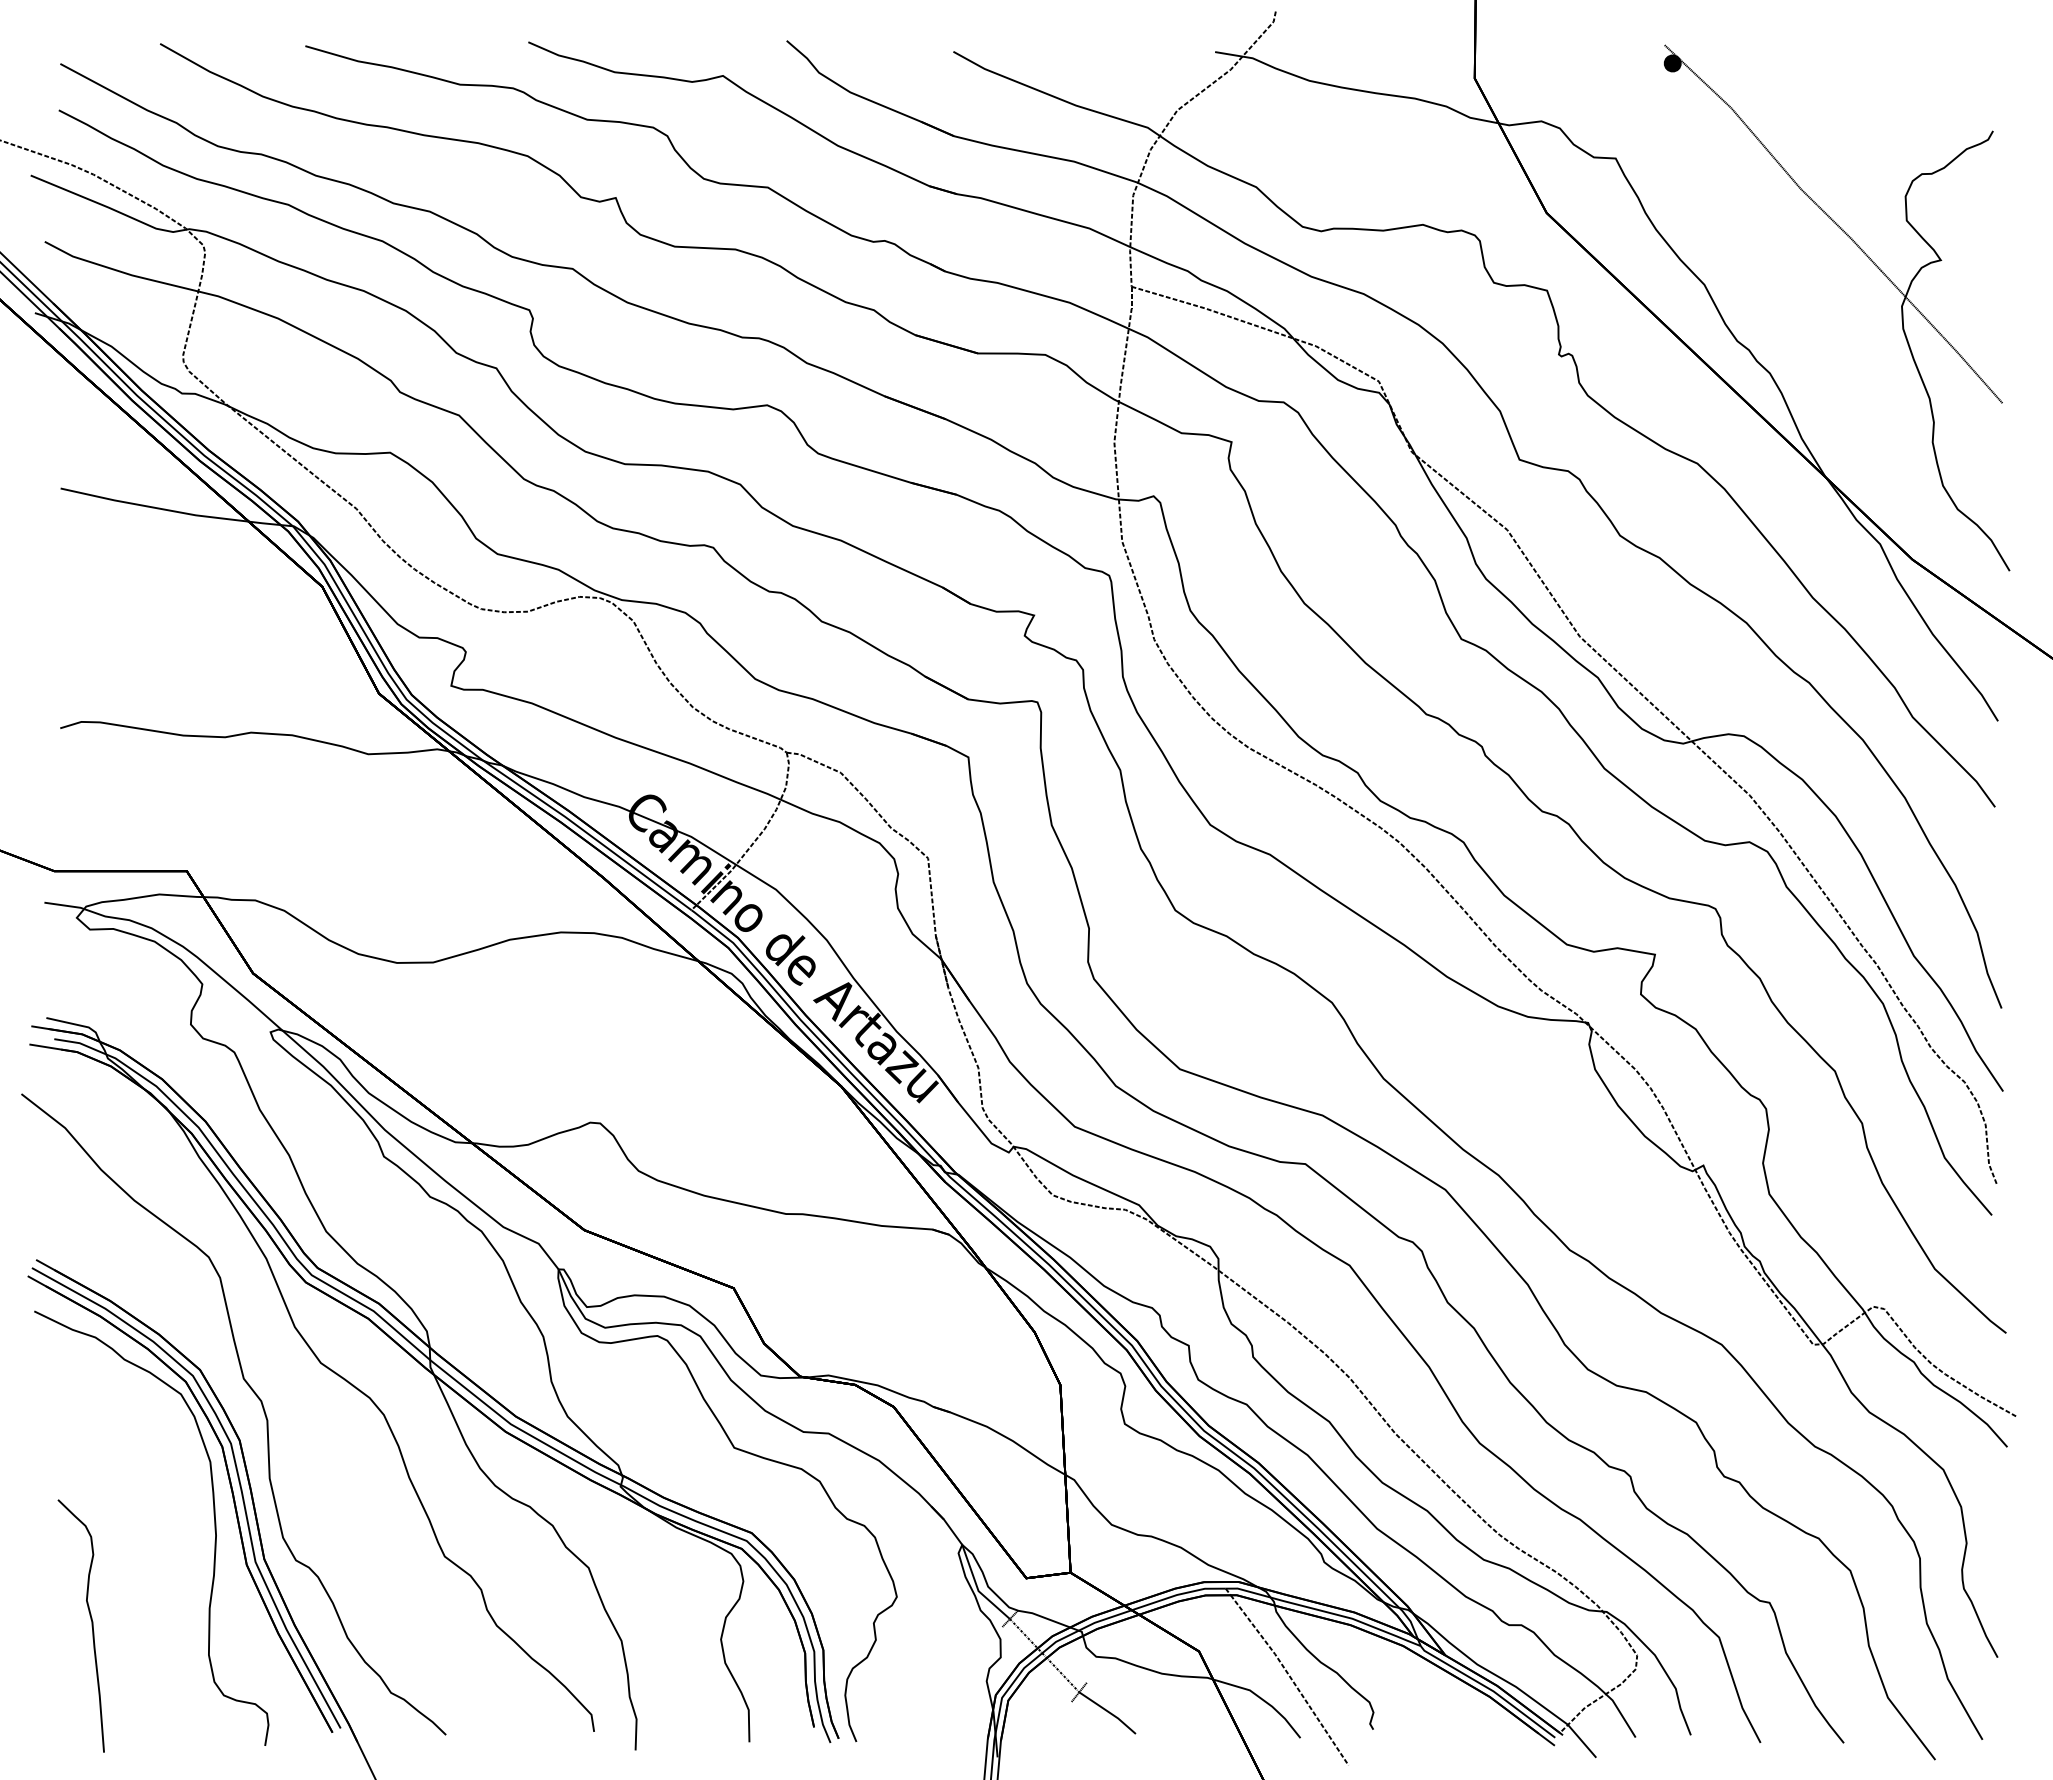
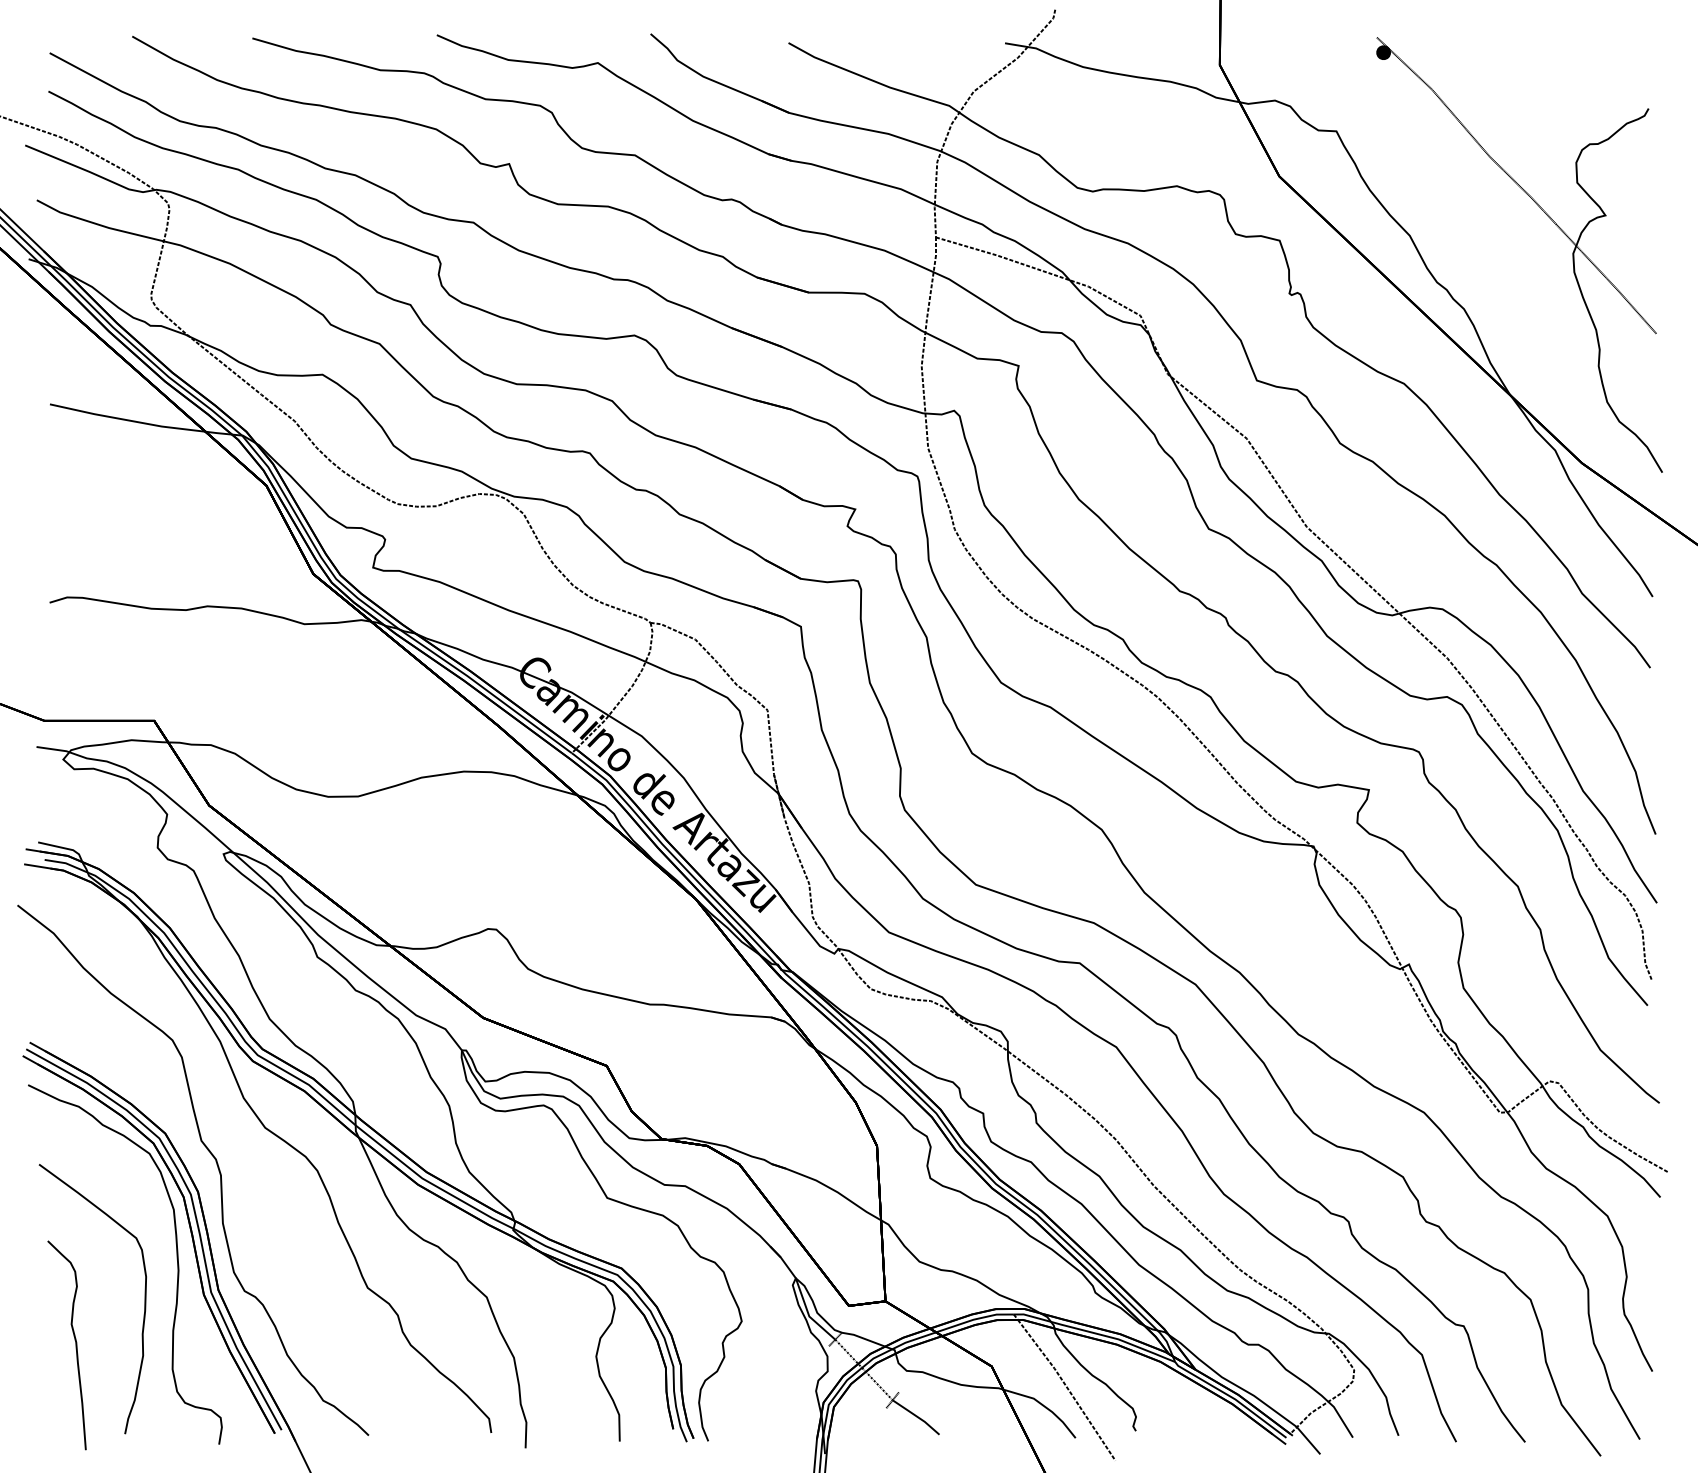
curve: (175, 1569) -> (144, 1298), added

